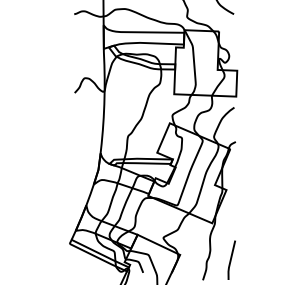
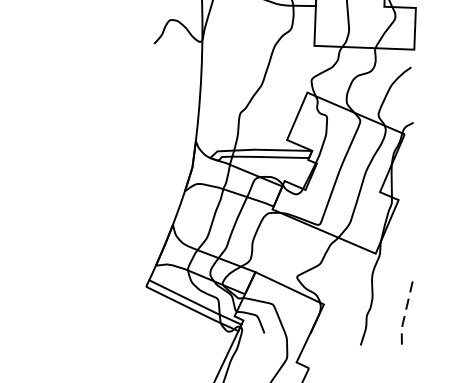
line: (230, 261) -> (405, 315), solid -> dashed

